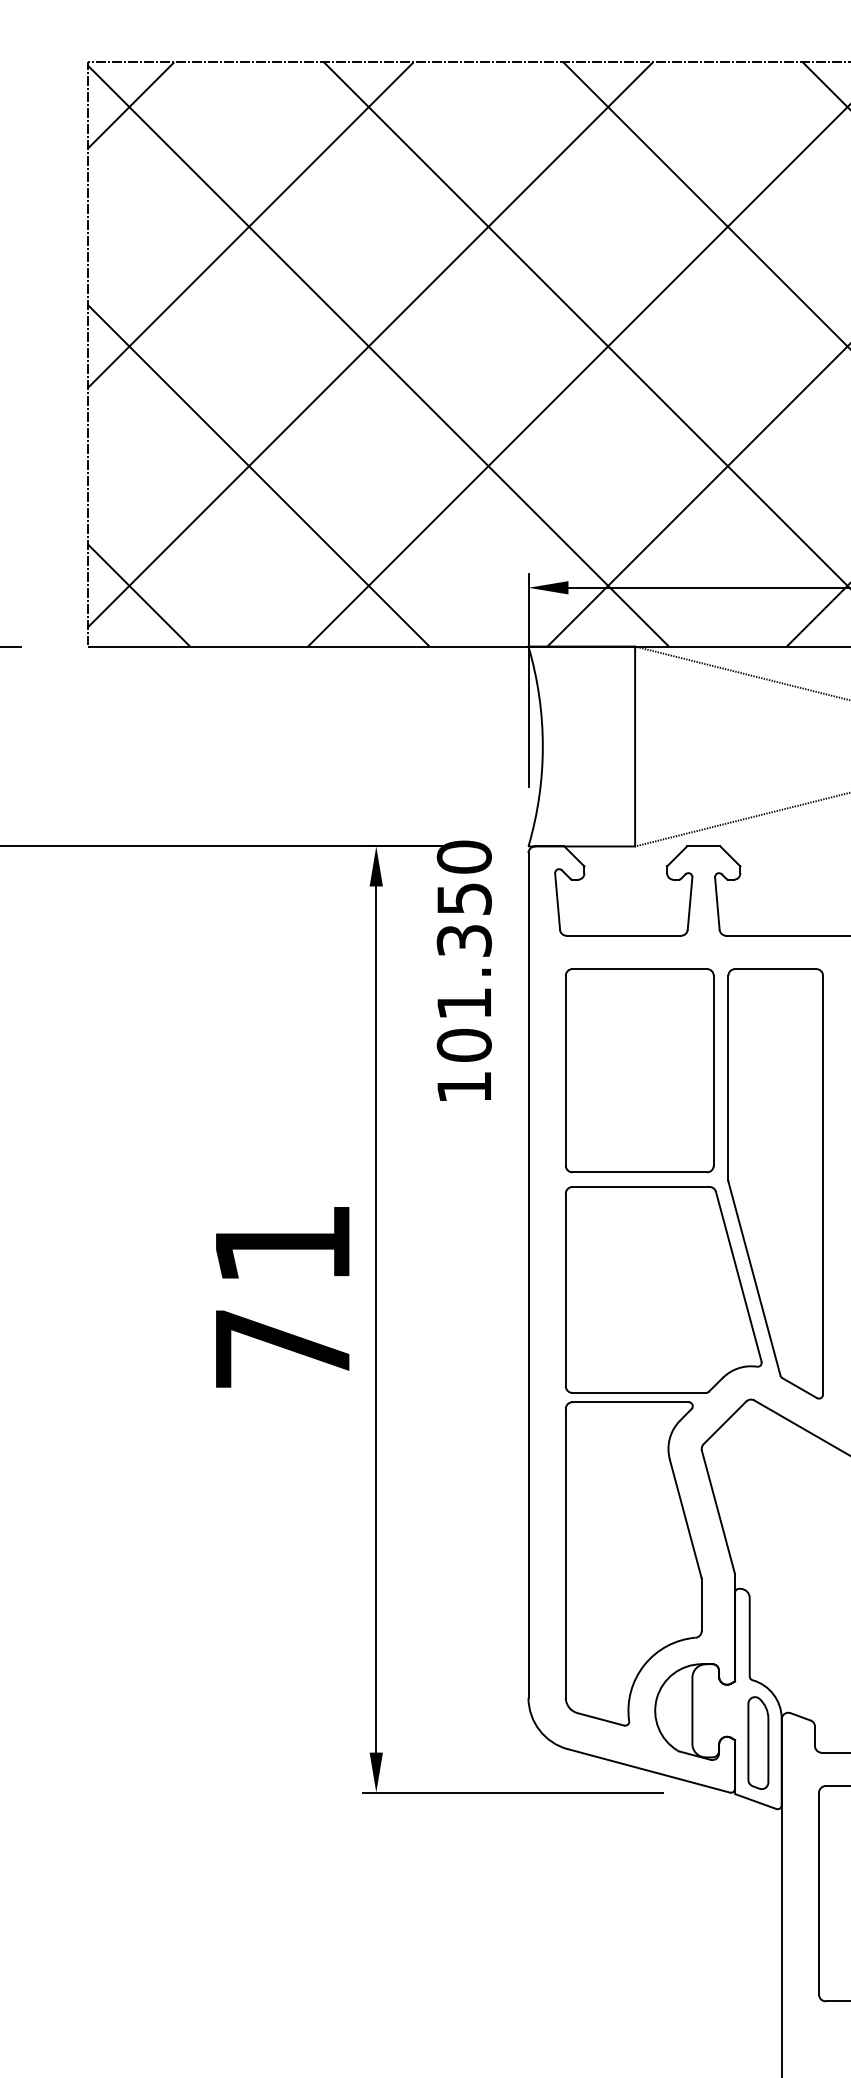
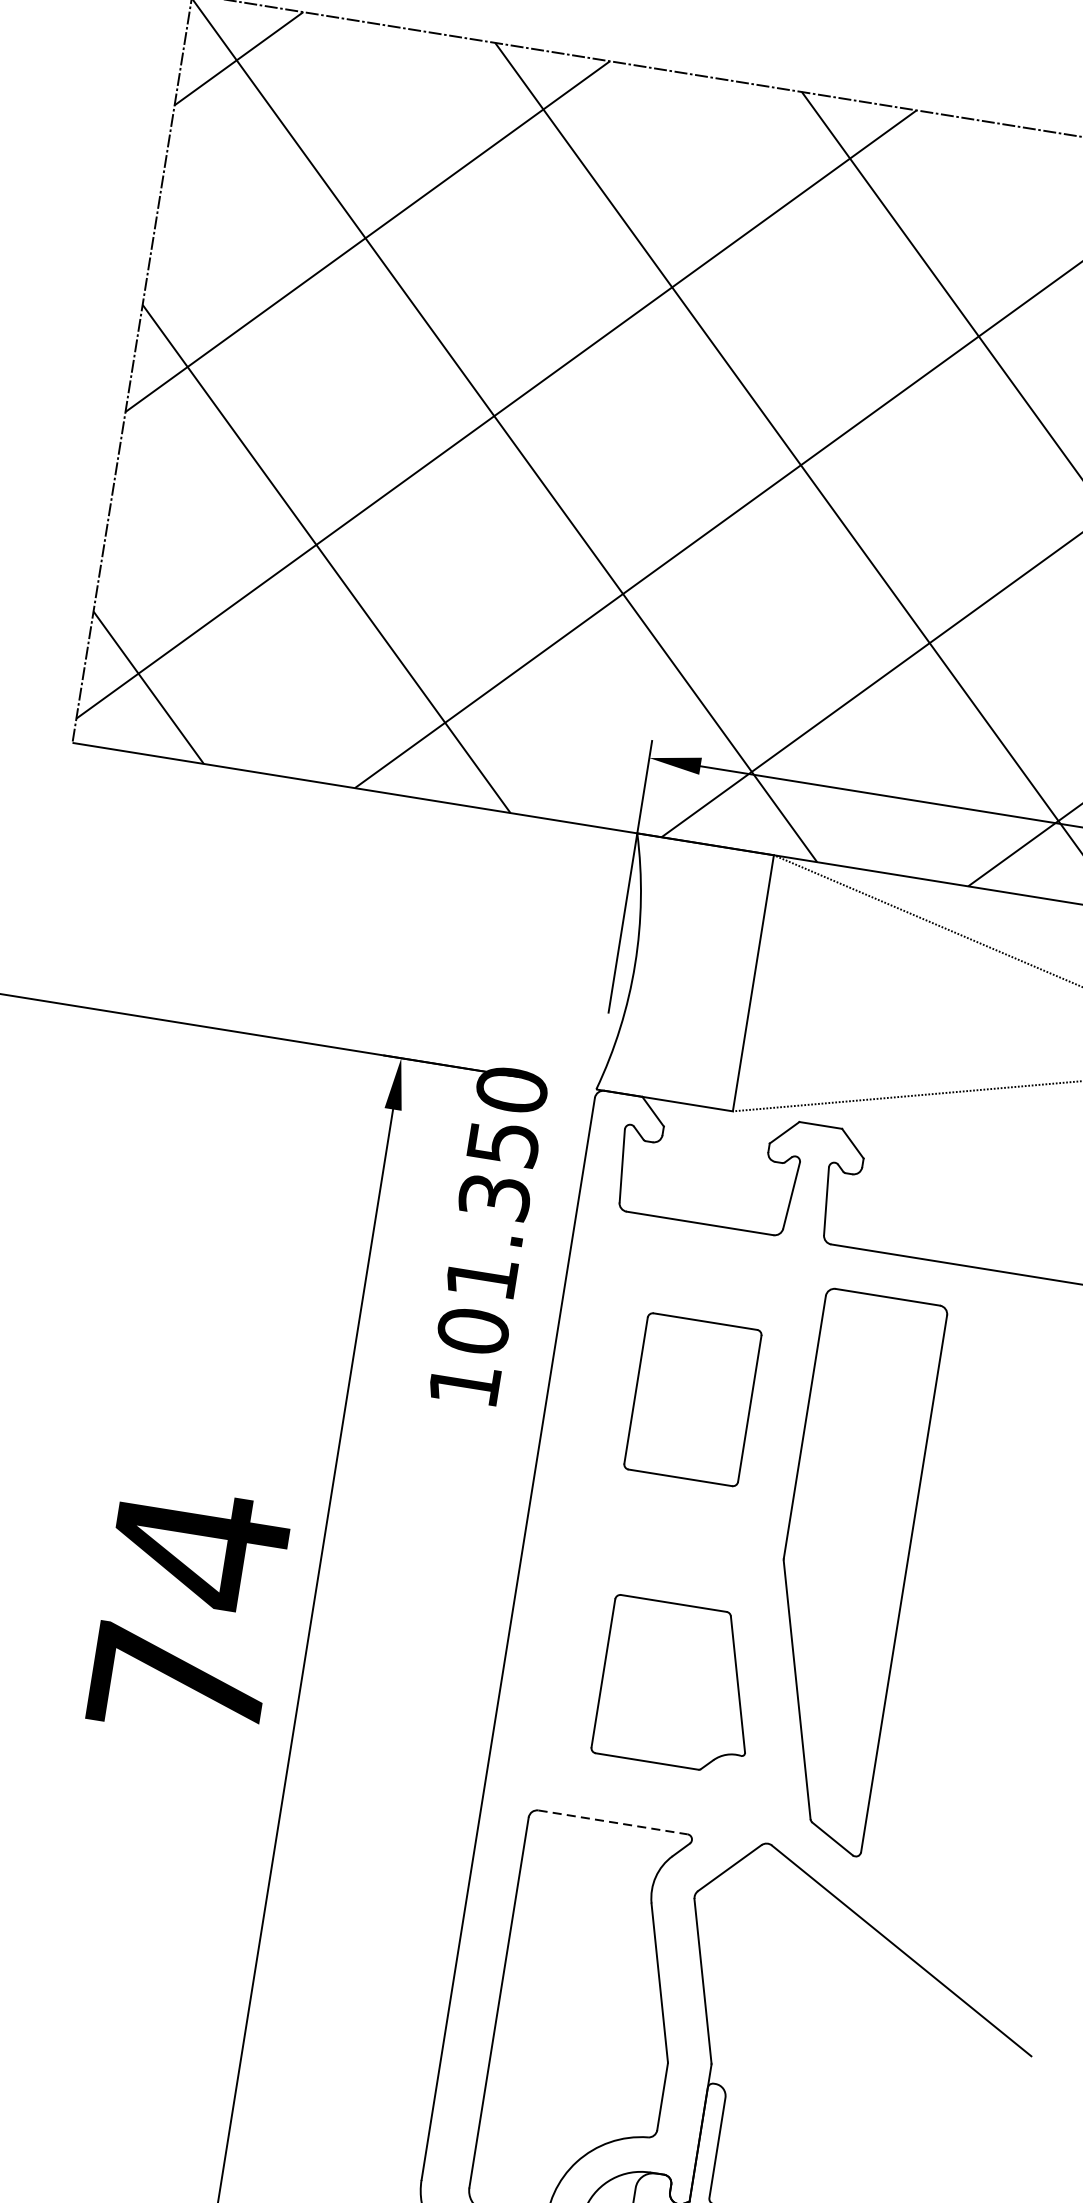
part: (639, 1070) -> (692, 1399), size x0.6
text: (282, 1244) -> (199, 1548), 71 -> 74
part: (663, 1289) -> (678, 1684), size x0.6
line: (631, 1402) -> (614, 1822), solid -> dashed

